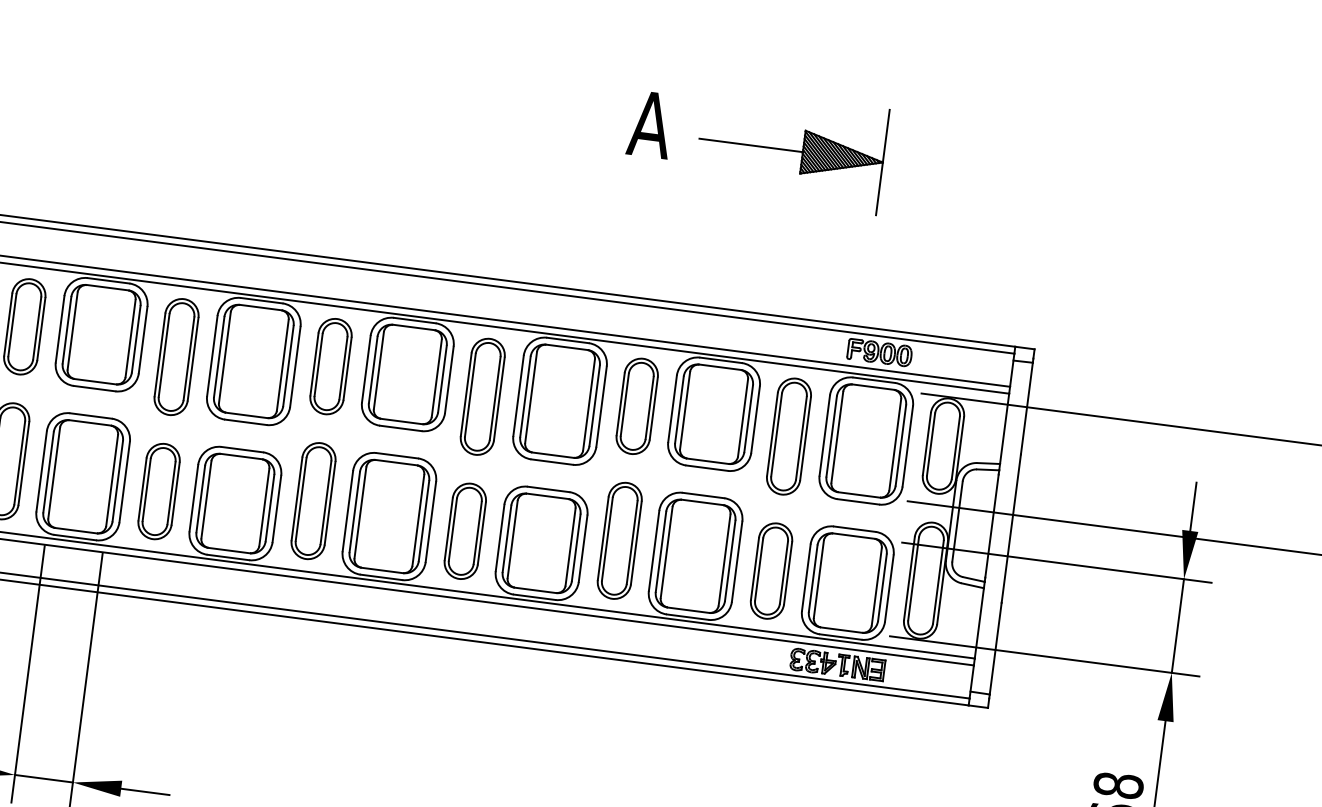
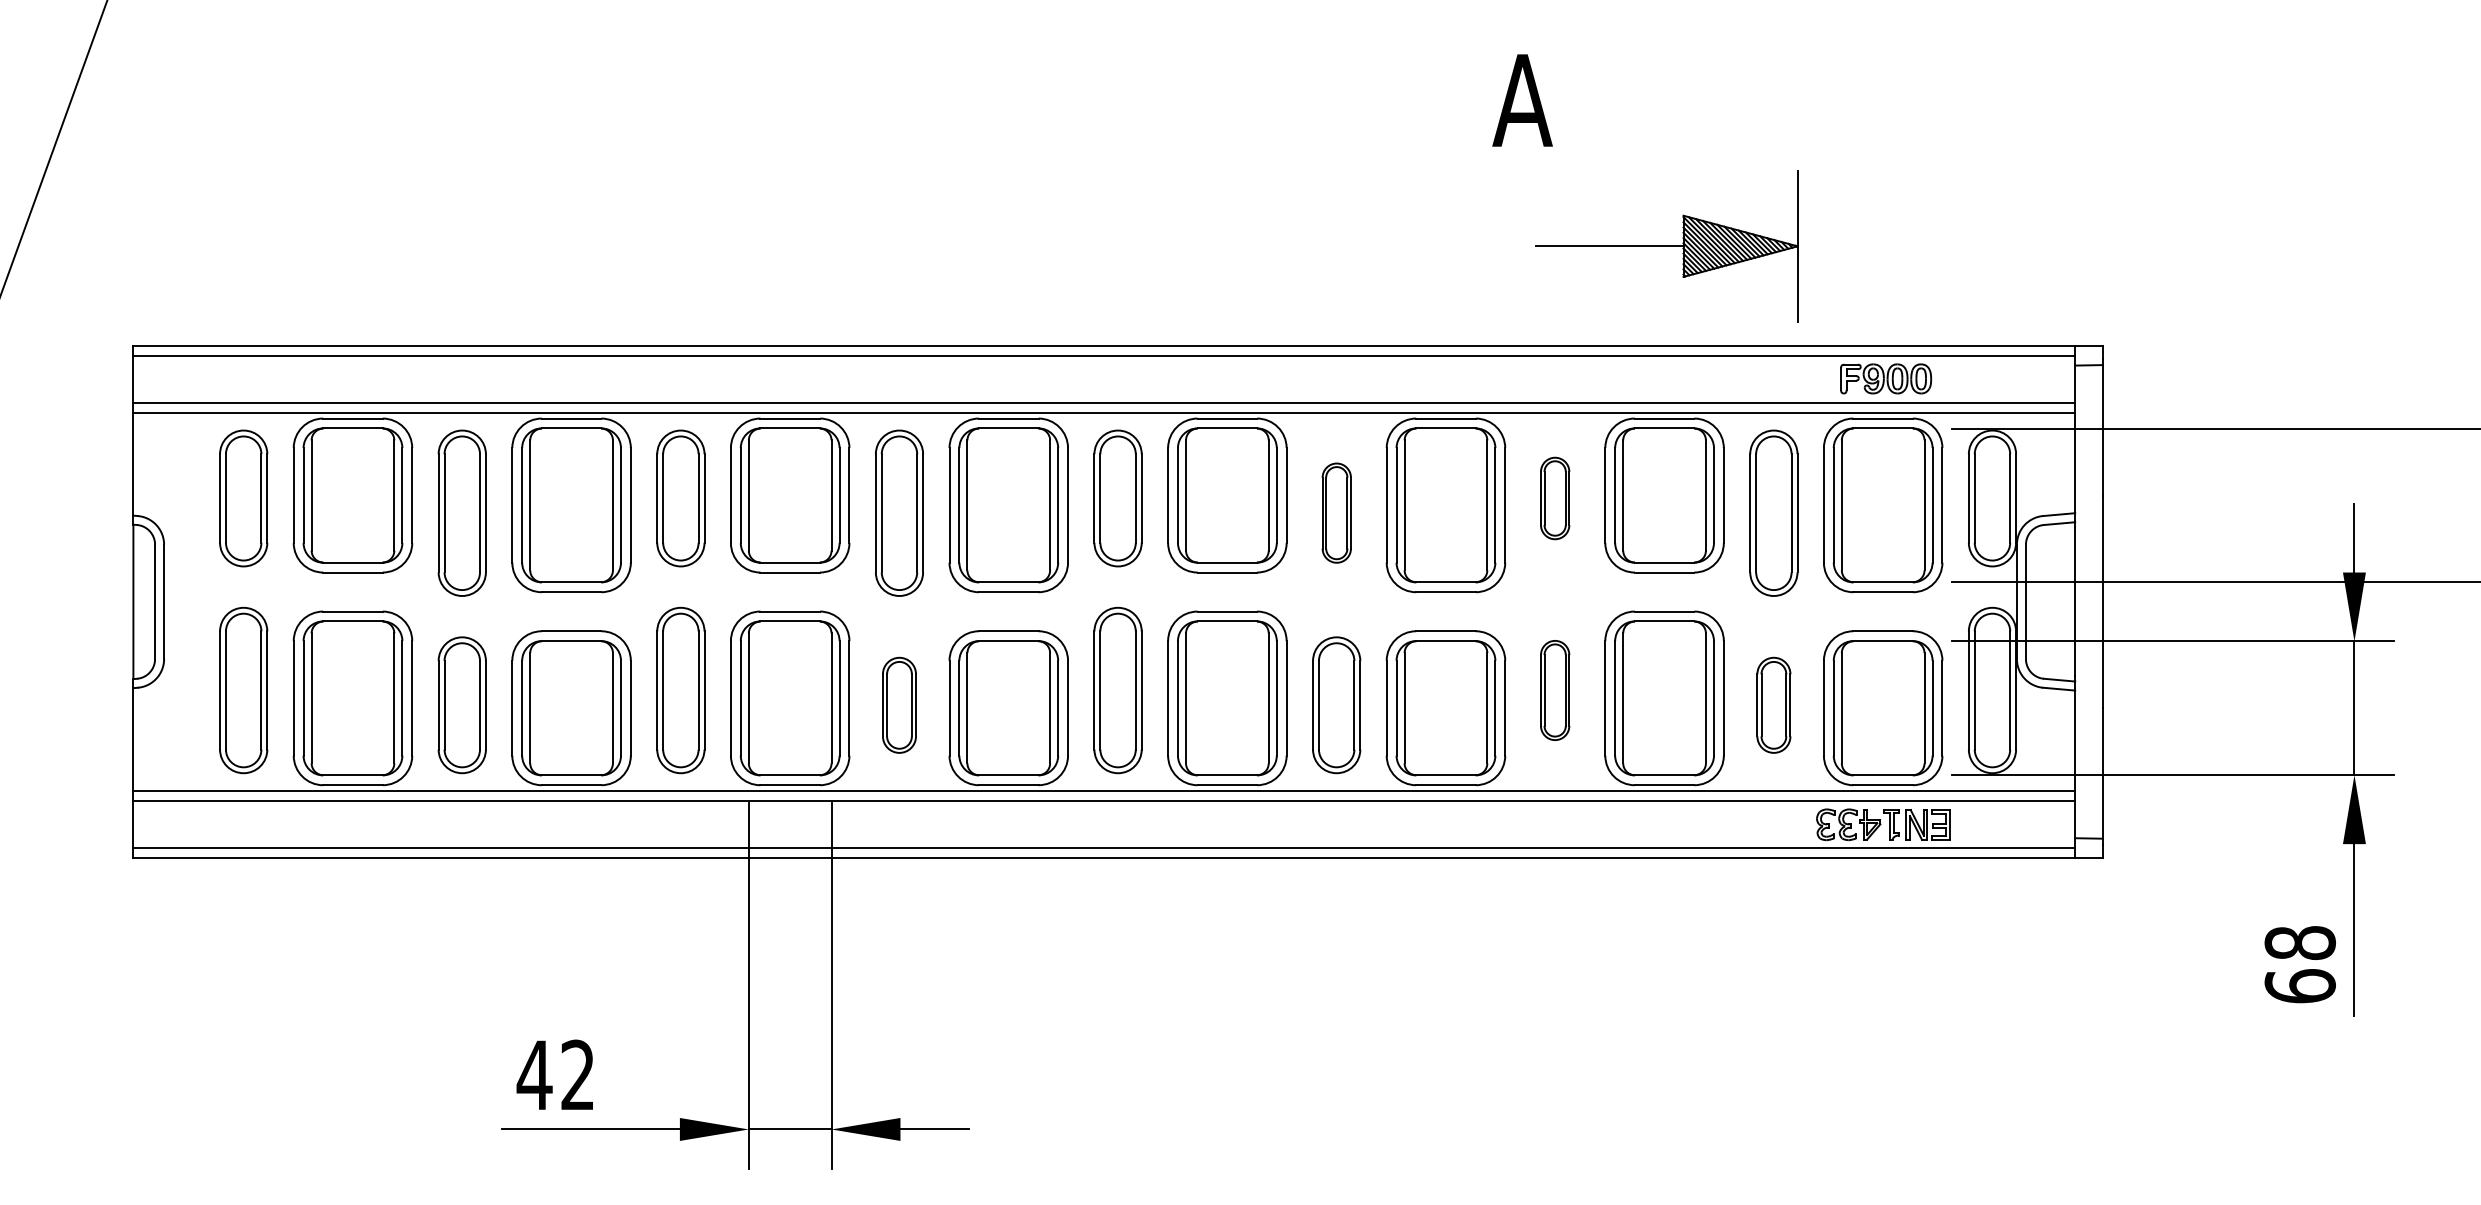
part: (790, 150) -> (1666, 246), moved
part: (482, 396) -> (1336, 512), size x0.6
part: (636, 406) -> (1554, 498), size x0.6
part: (159, 491) -> (899, 705), size x0.7
part: (619, 540) -> (1554, 690), size x0.6
part: (771, 571) -> (1773, 705), size x0.7

